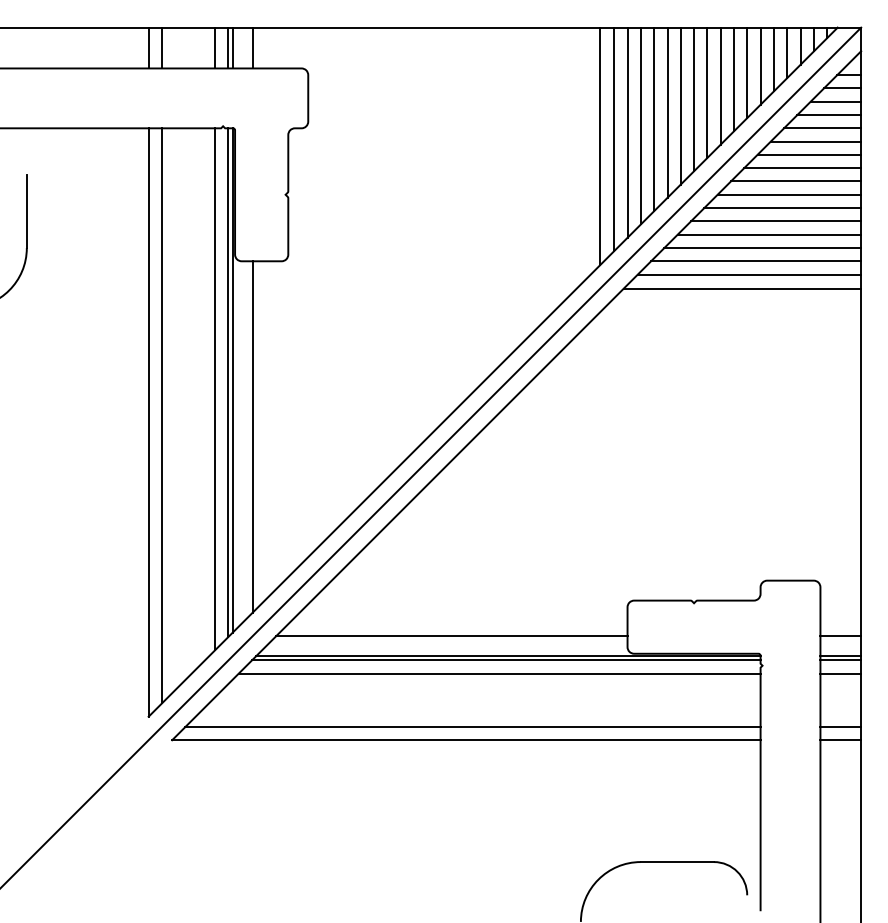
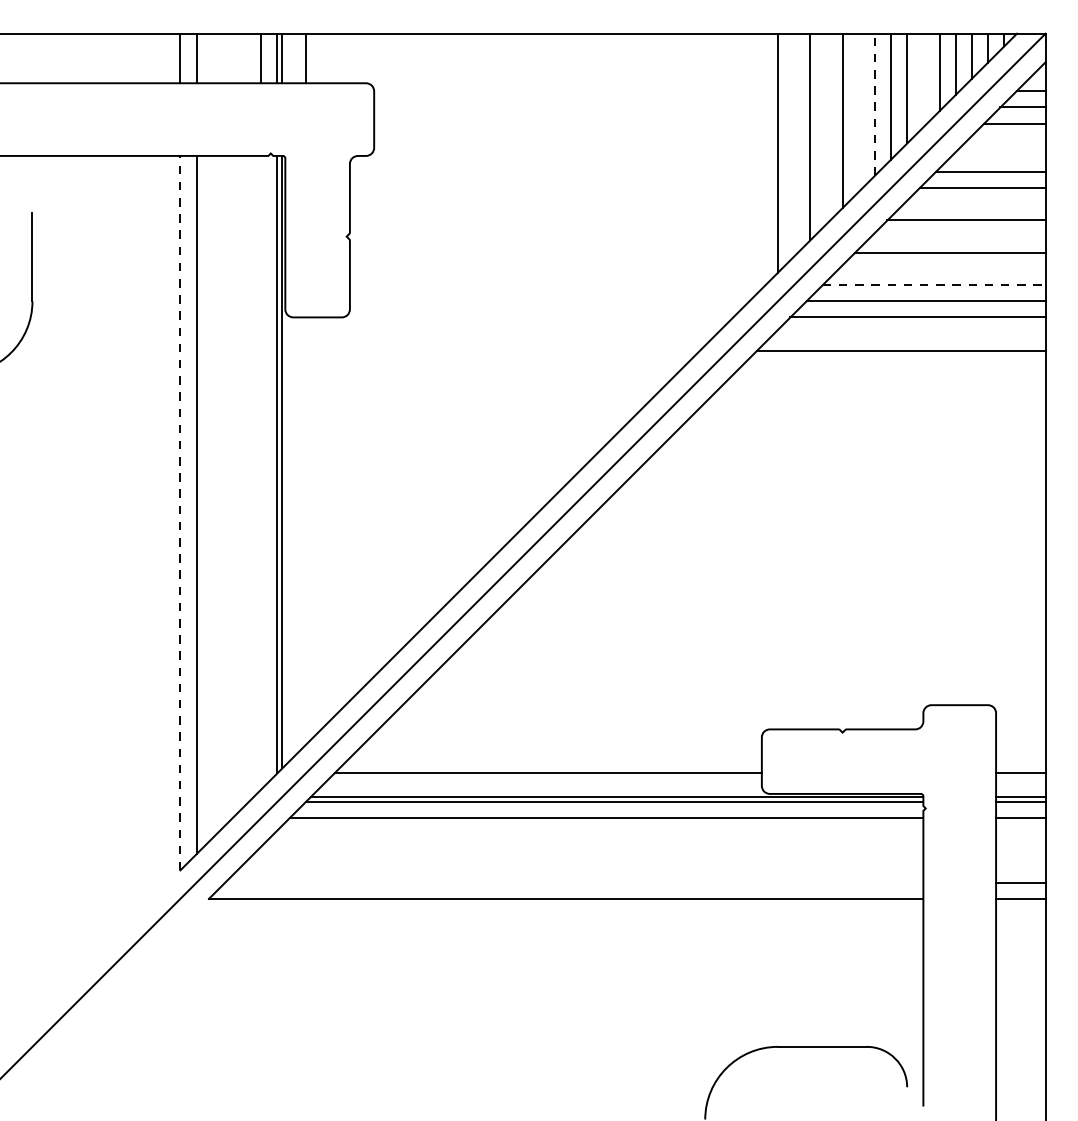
line: (760, 65) -> (923, 79), removed
line: (720, 85) -> (874, 103), solid -> dashed
line: (707, 92) -> (858, 112), removed
line: (680, 105) -> (826, 128), removed
line: (829, 114) -> (1007, 139), removed
line: (654, 119) -> (794, 145), removed
line: (822, 128) -> (998, 156), removed
line: (627, 132) -> (761, 161), removed
line: (614, 139) -> (746, 169), removed
line: (600, 146) -> (729, 178), removed
line: (802, 168) -> (974, 204), removed
line: (789, 194) -> (958, 236), removed
line: (776, 221) -> (942, 269), removed
line: (769, 234) -> (934, 284), solid -> dashed
line: (749, 274) -> (909, 333), removed
line: (215, 389) -> (261, 473), removed
line: (148, 422) -> (180, 513), solid -> dashed
line: (252, 436) -> (306, 530), removed
line: (472, 726) -> (573, 882), removed

